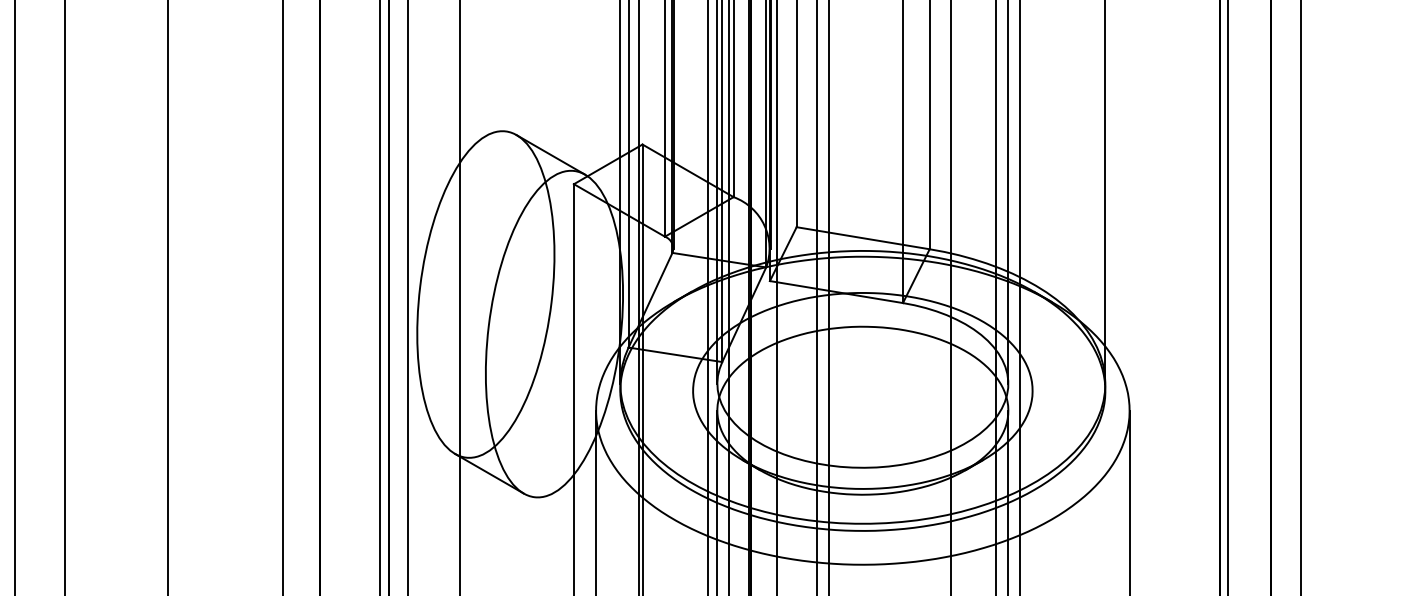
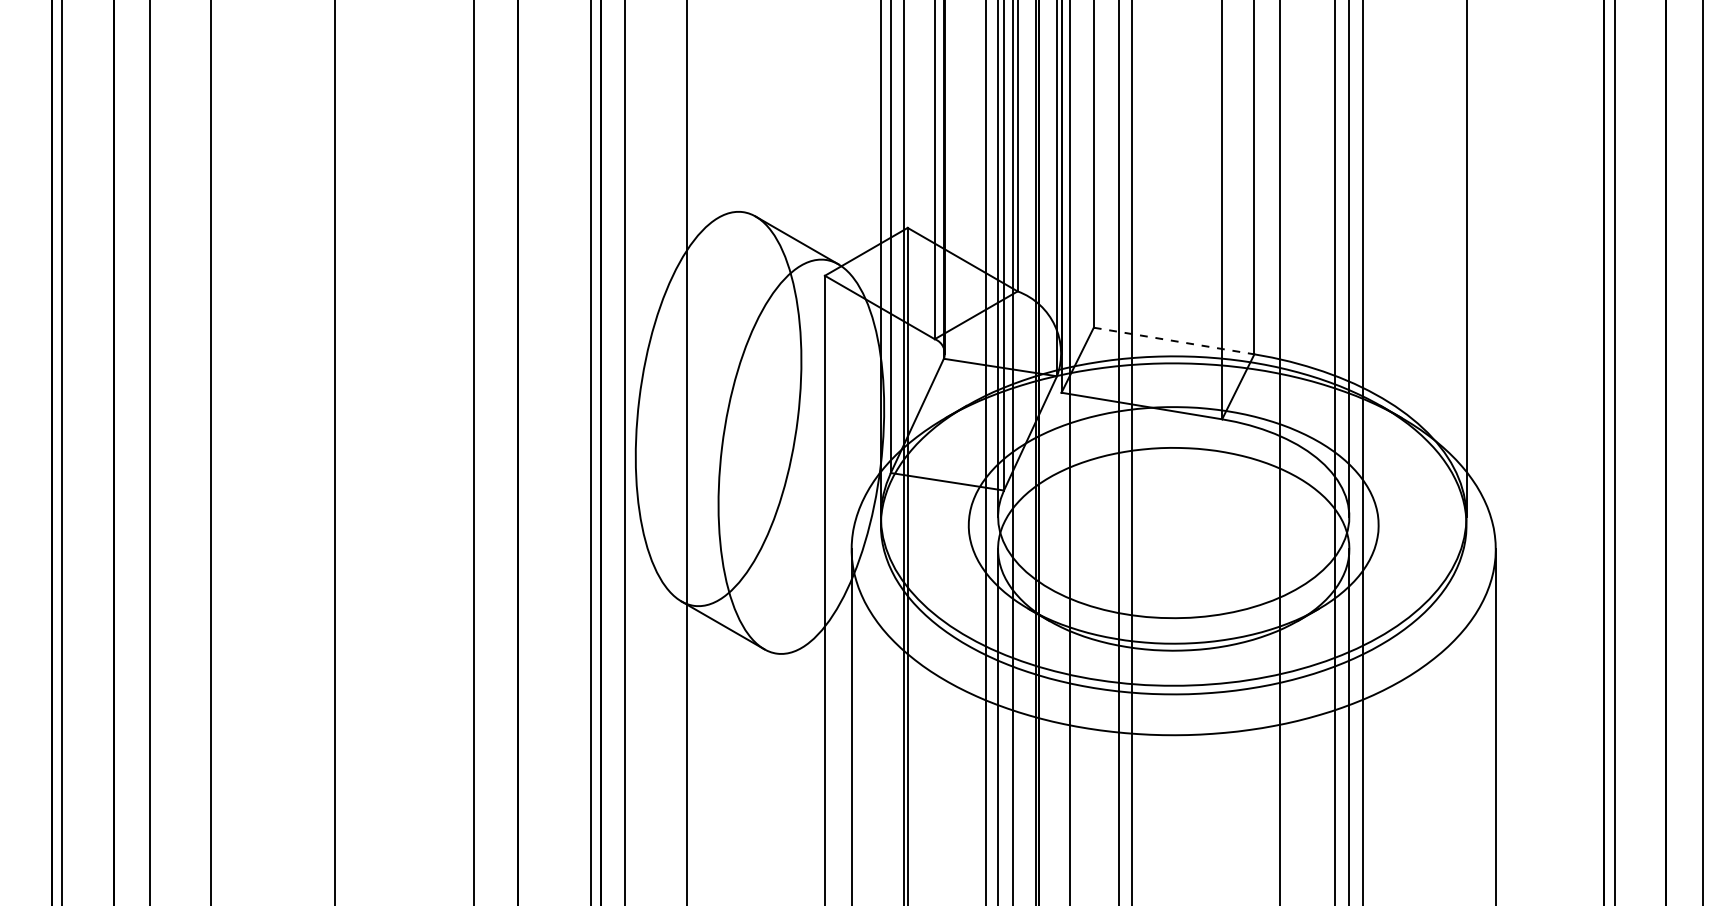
line: (863, 238) -> (1174, 341), solid -> dashed

